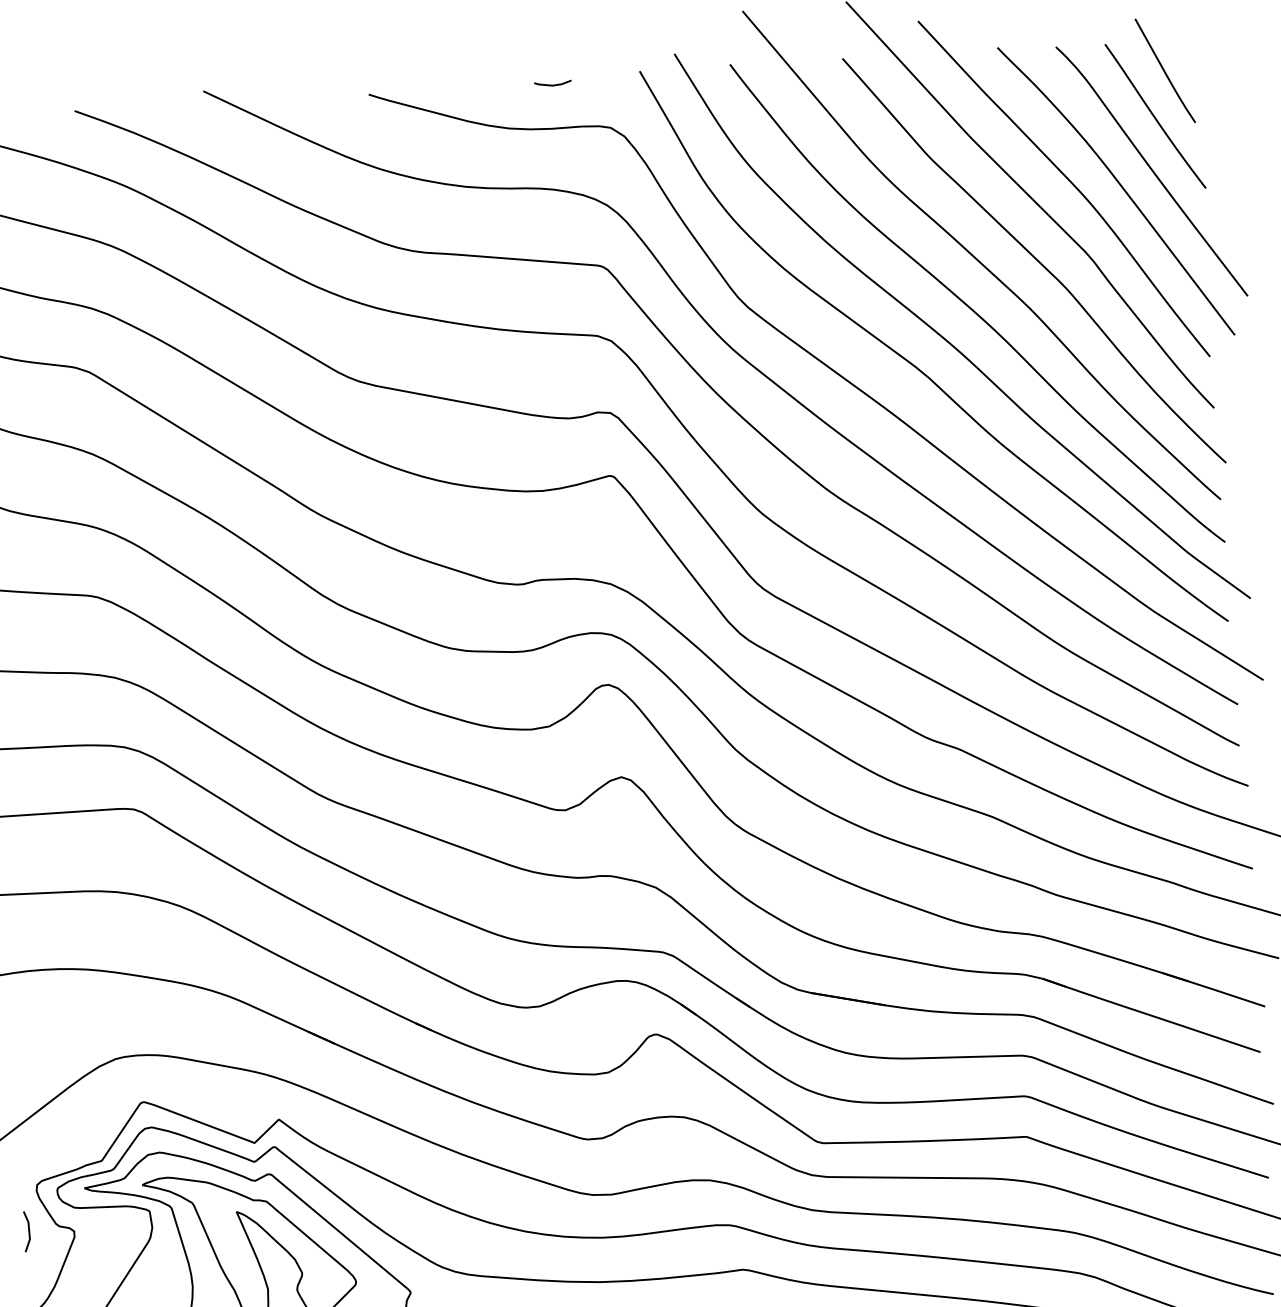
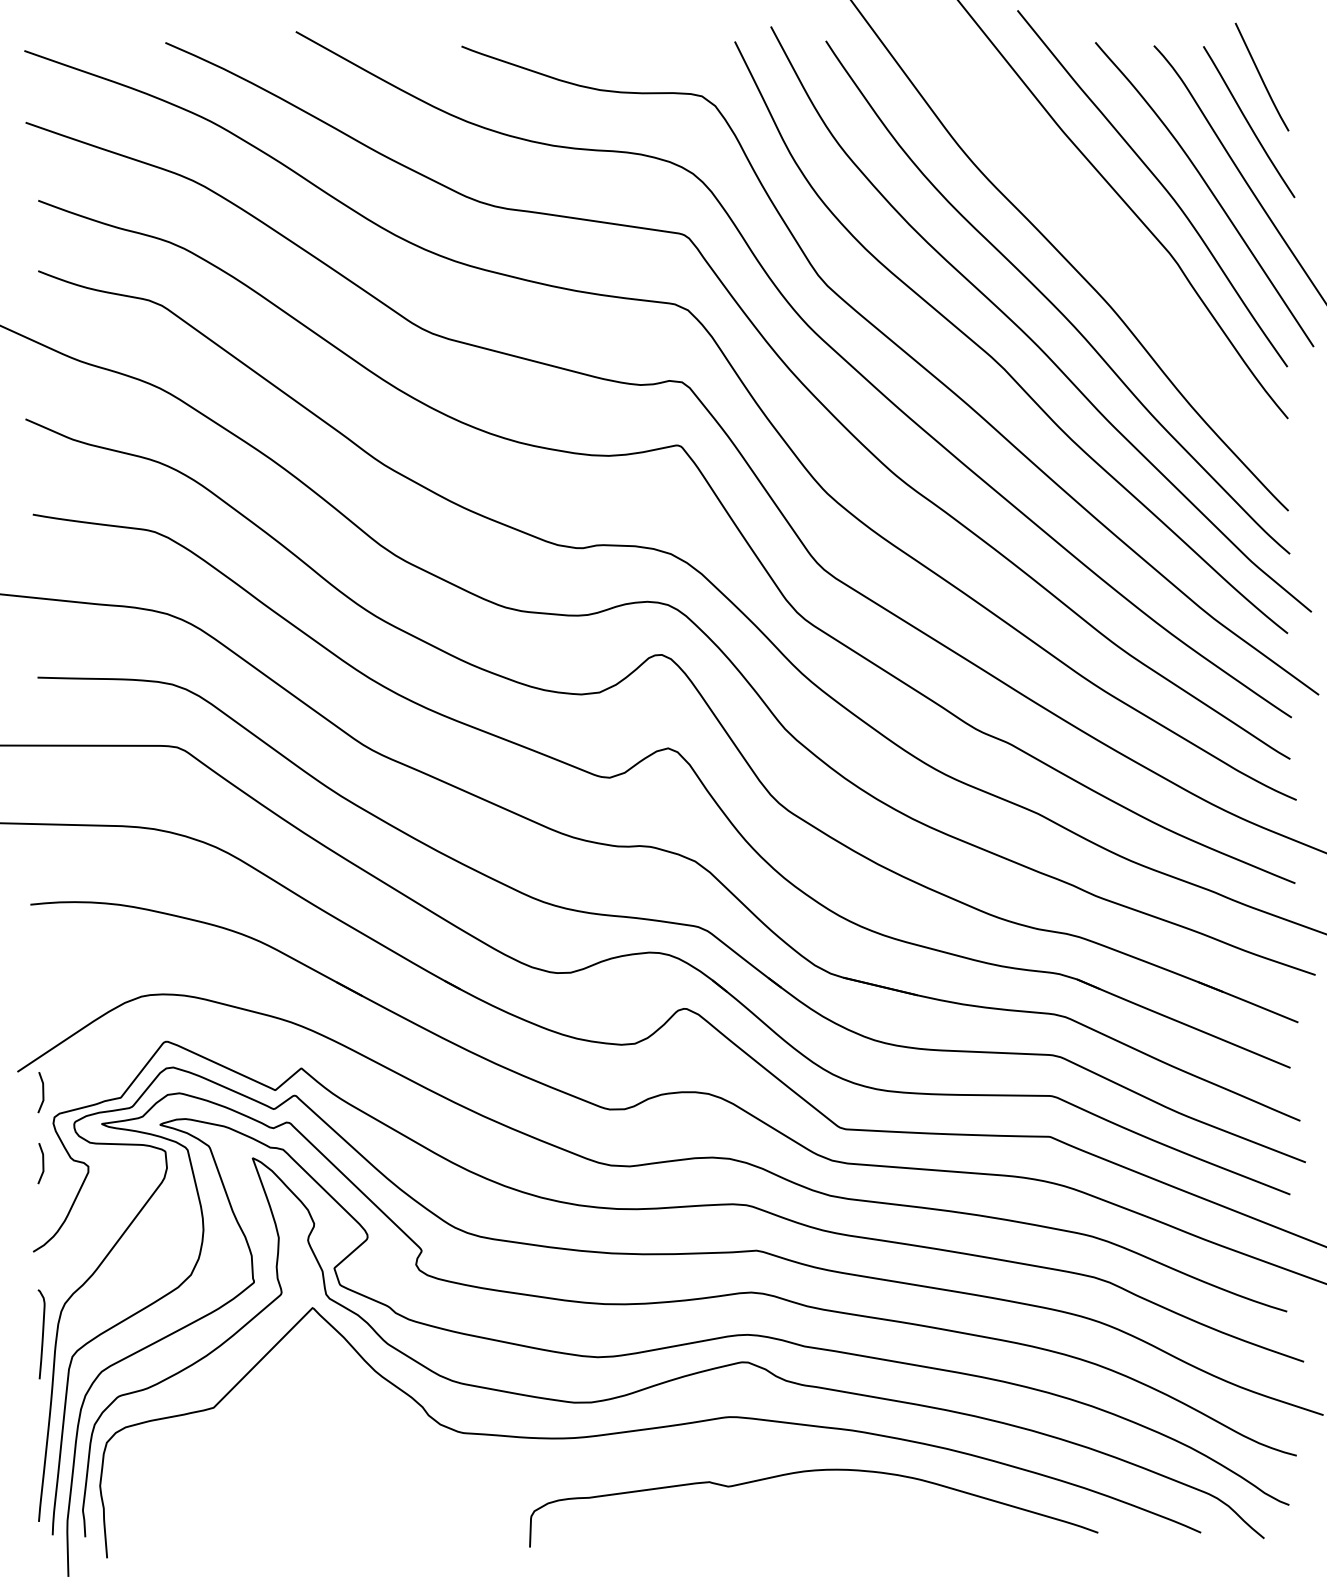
line: (552, 85) -> (646, 49), removed
curve: (1034, 259) -> (1118, 257), removed
line: (23, 1161) -> (42, 1092), added

